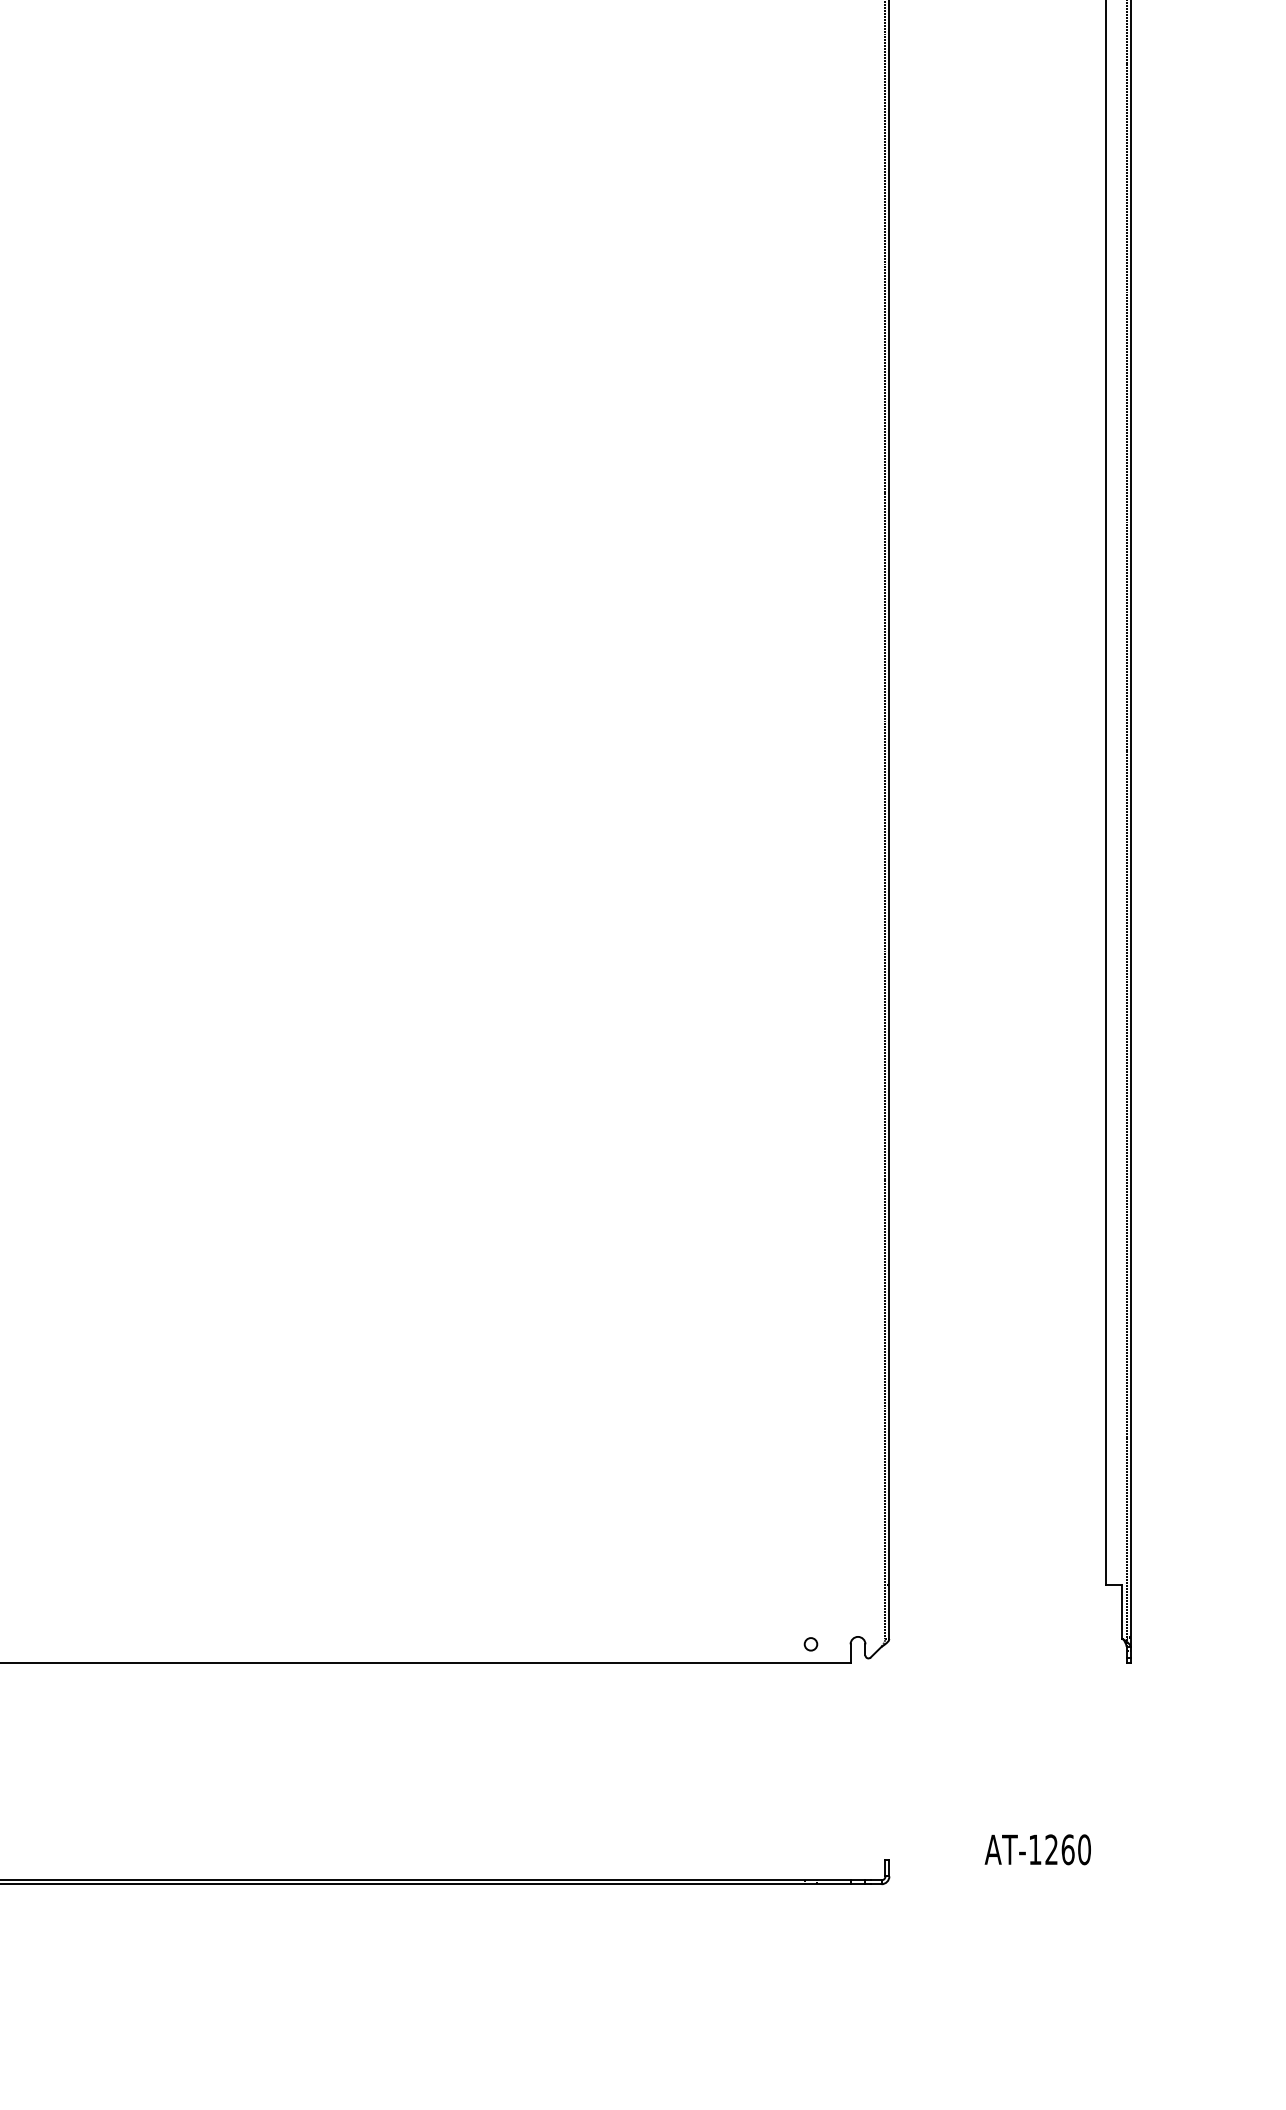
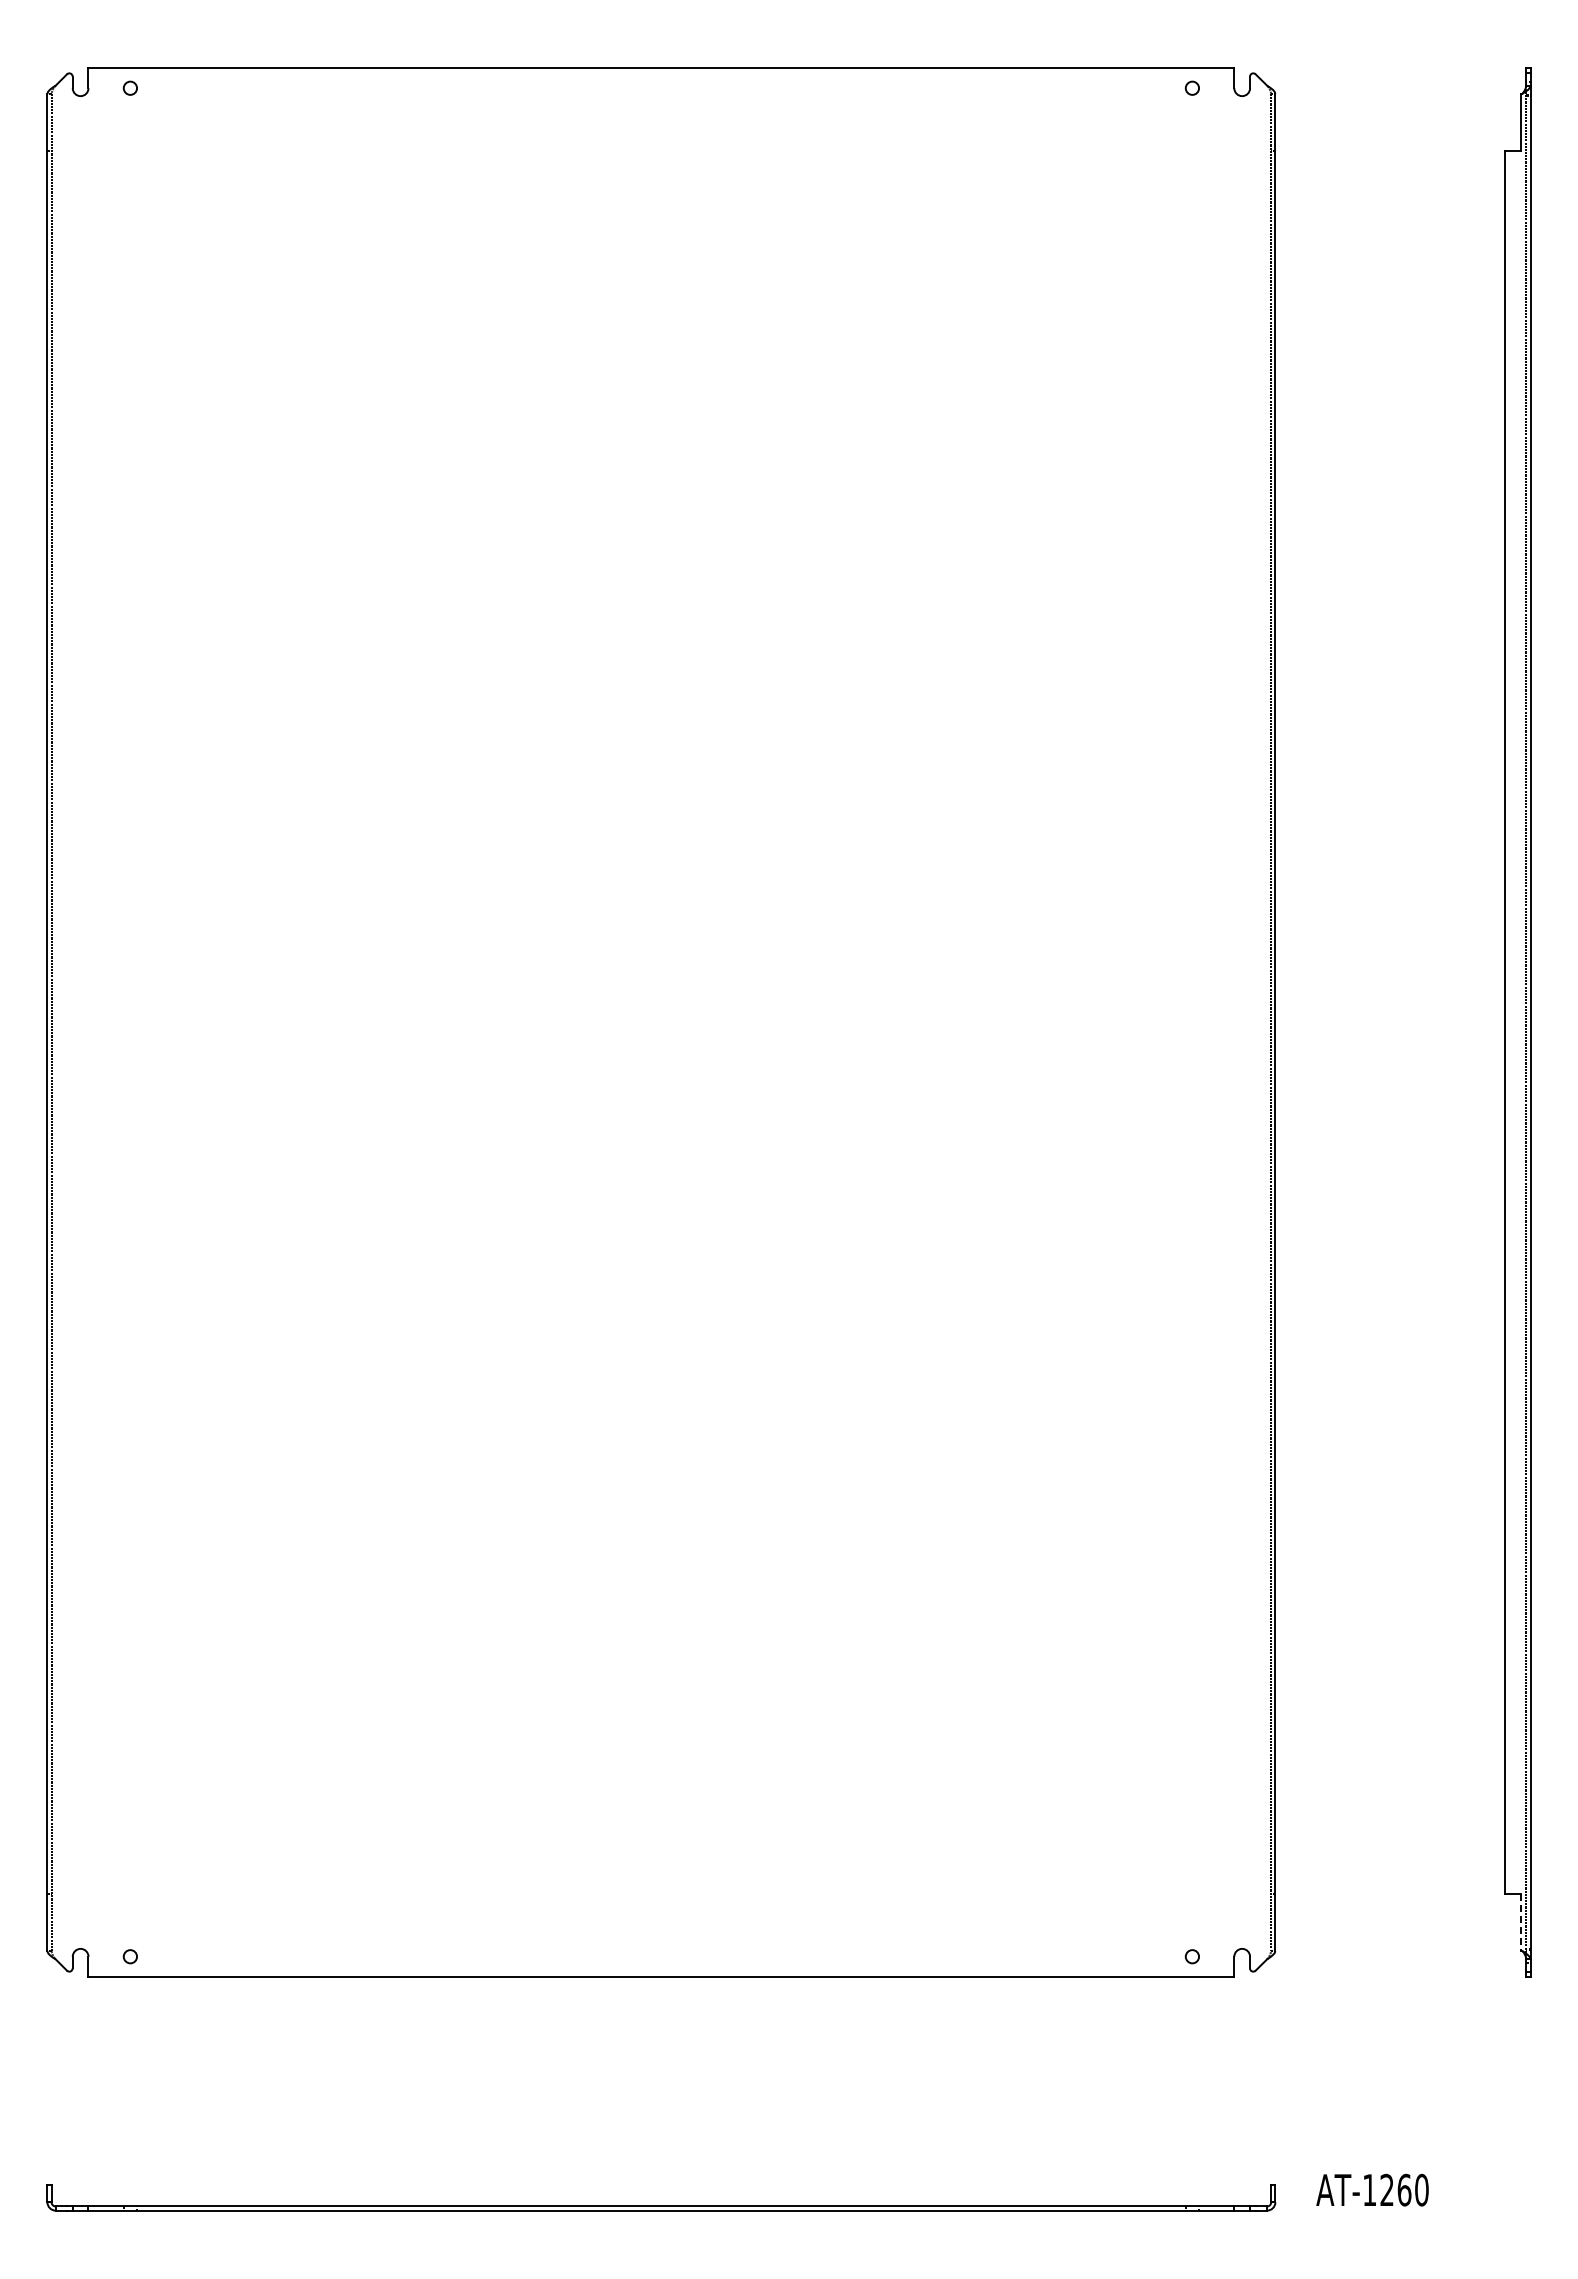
line: (1121, 1611) -> (1521, 1922), solid -> dashed
text: (1037, 1849) -> (1372, 2189), moved

